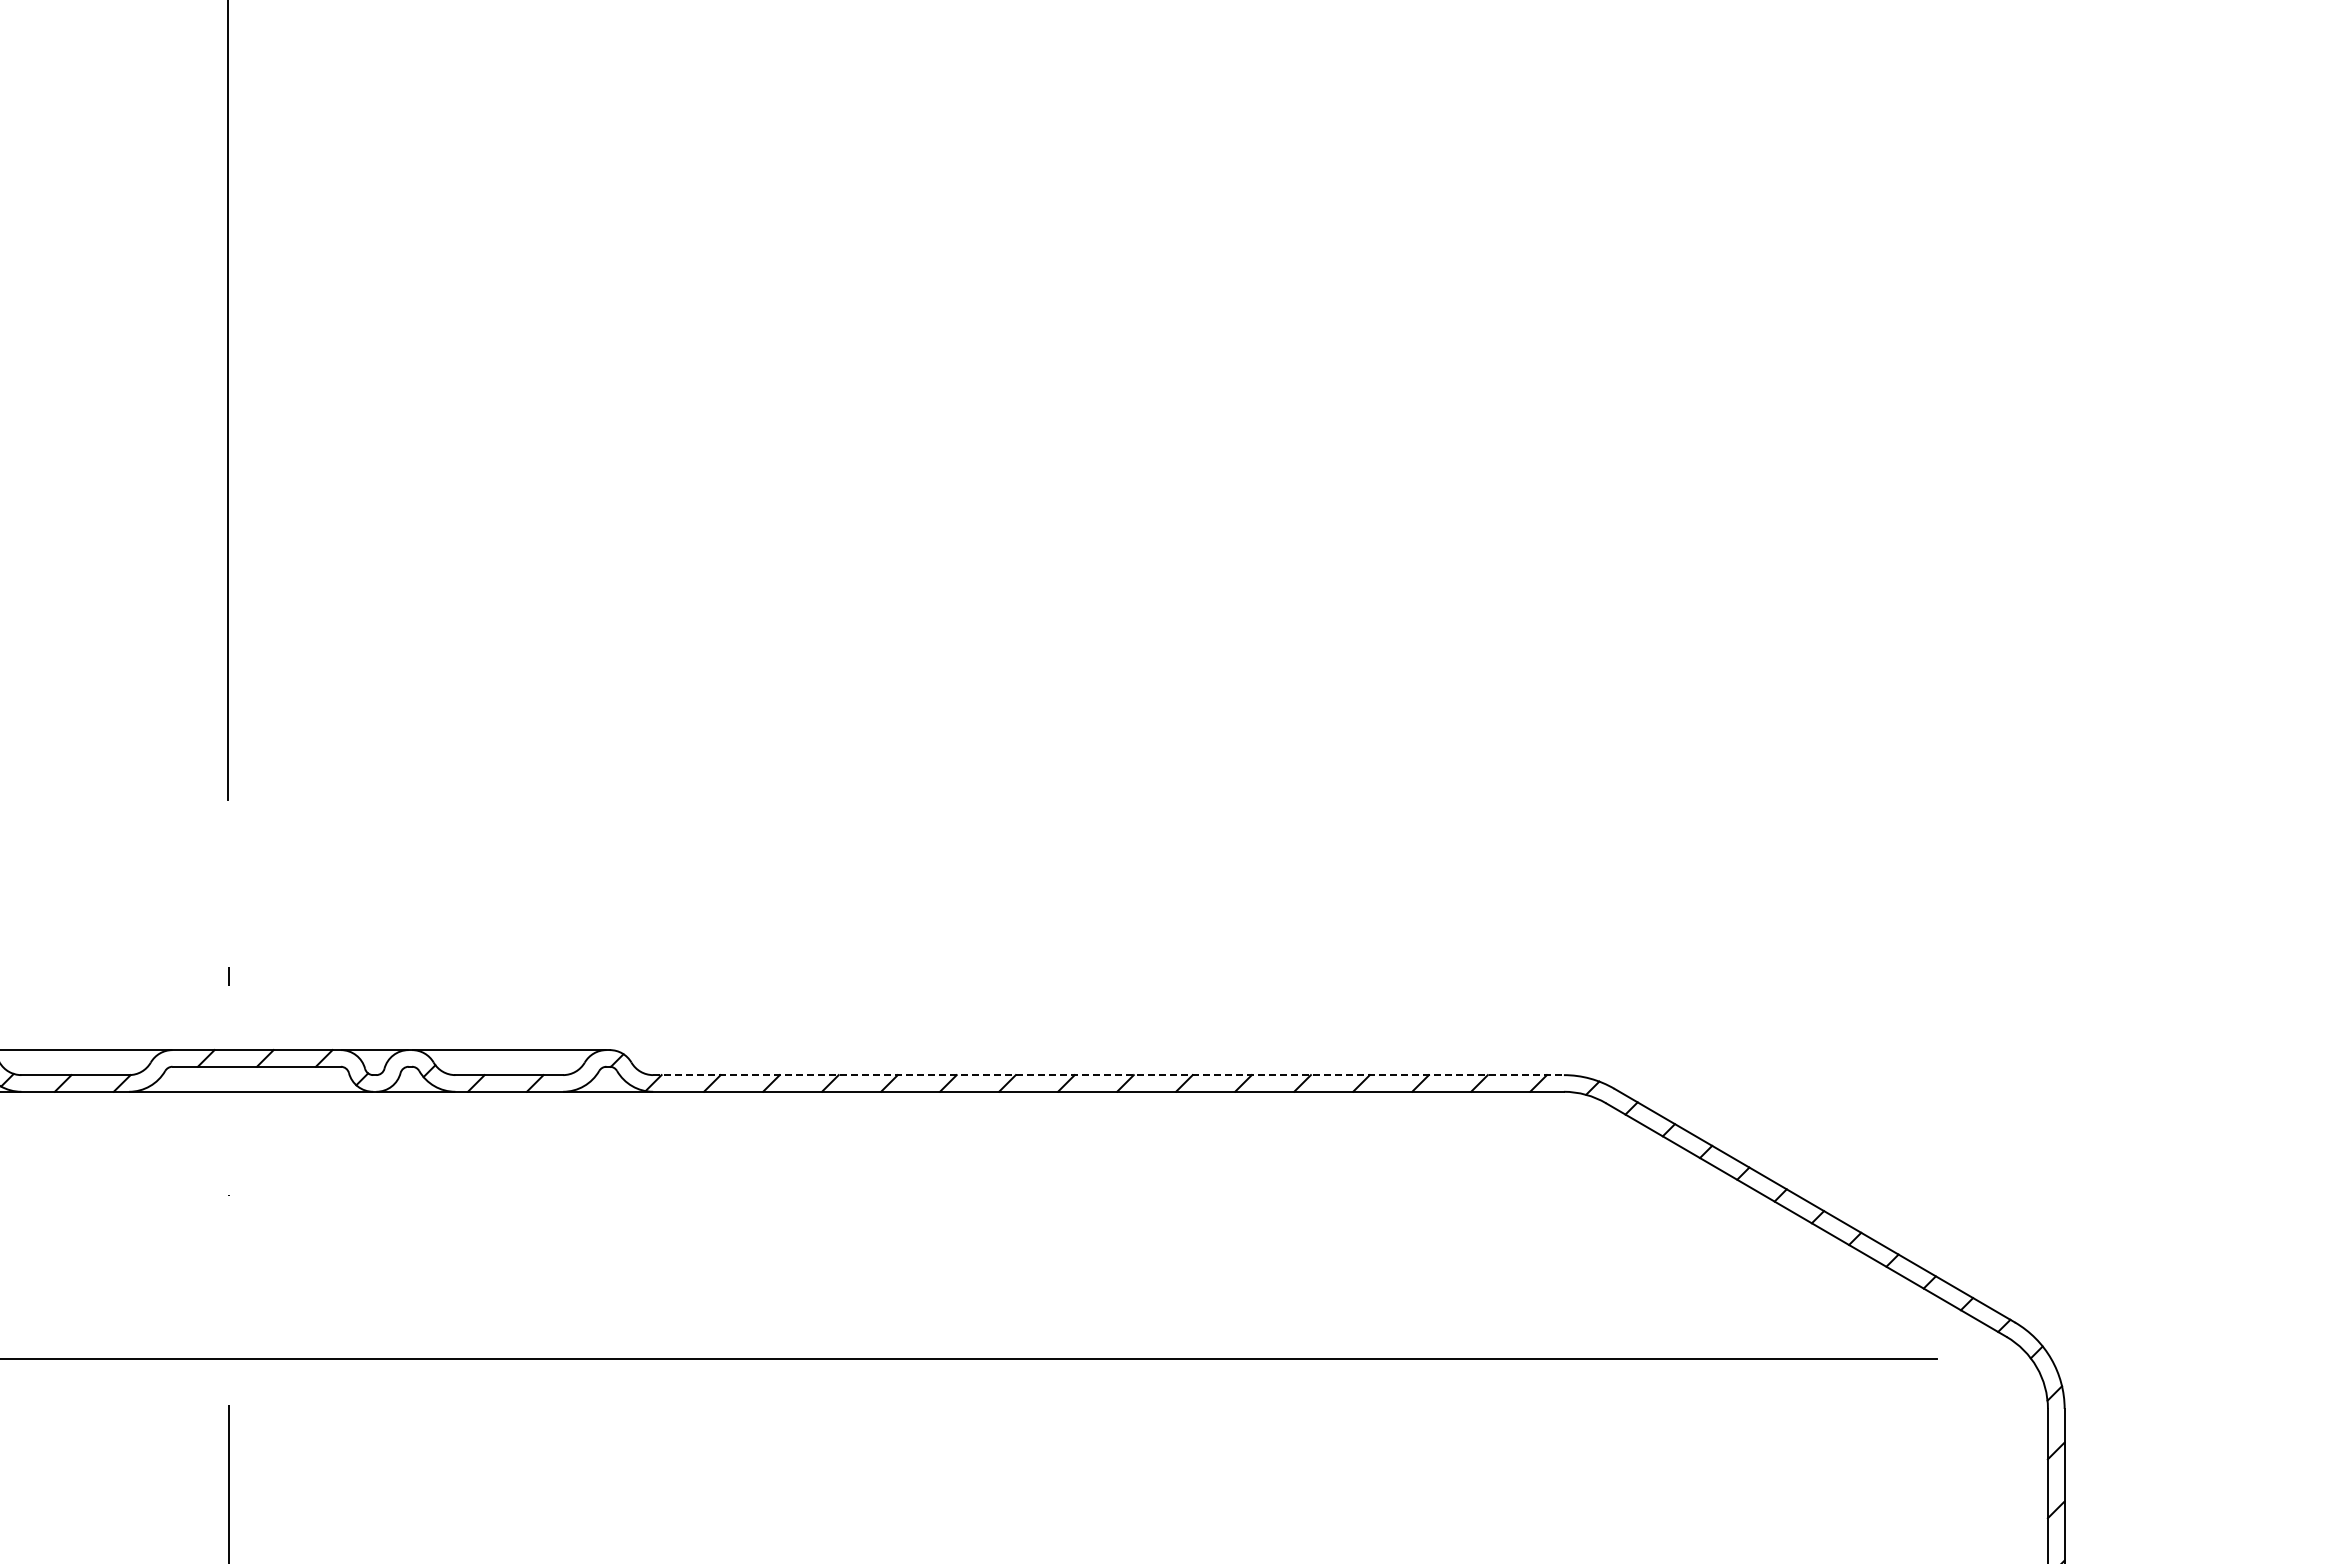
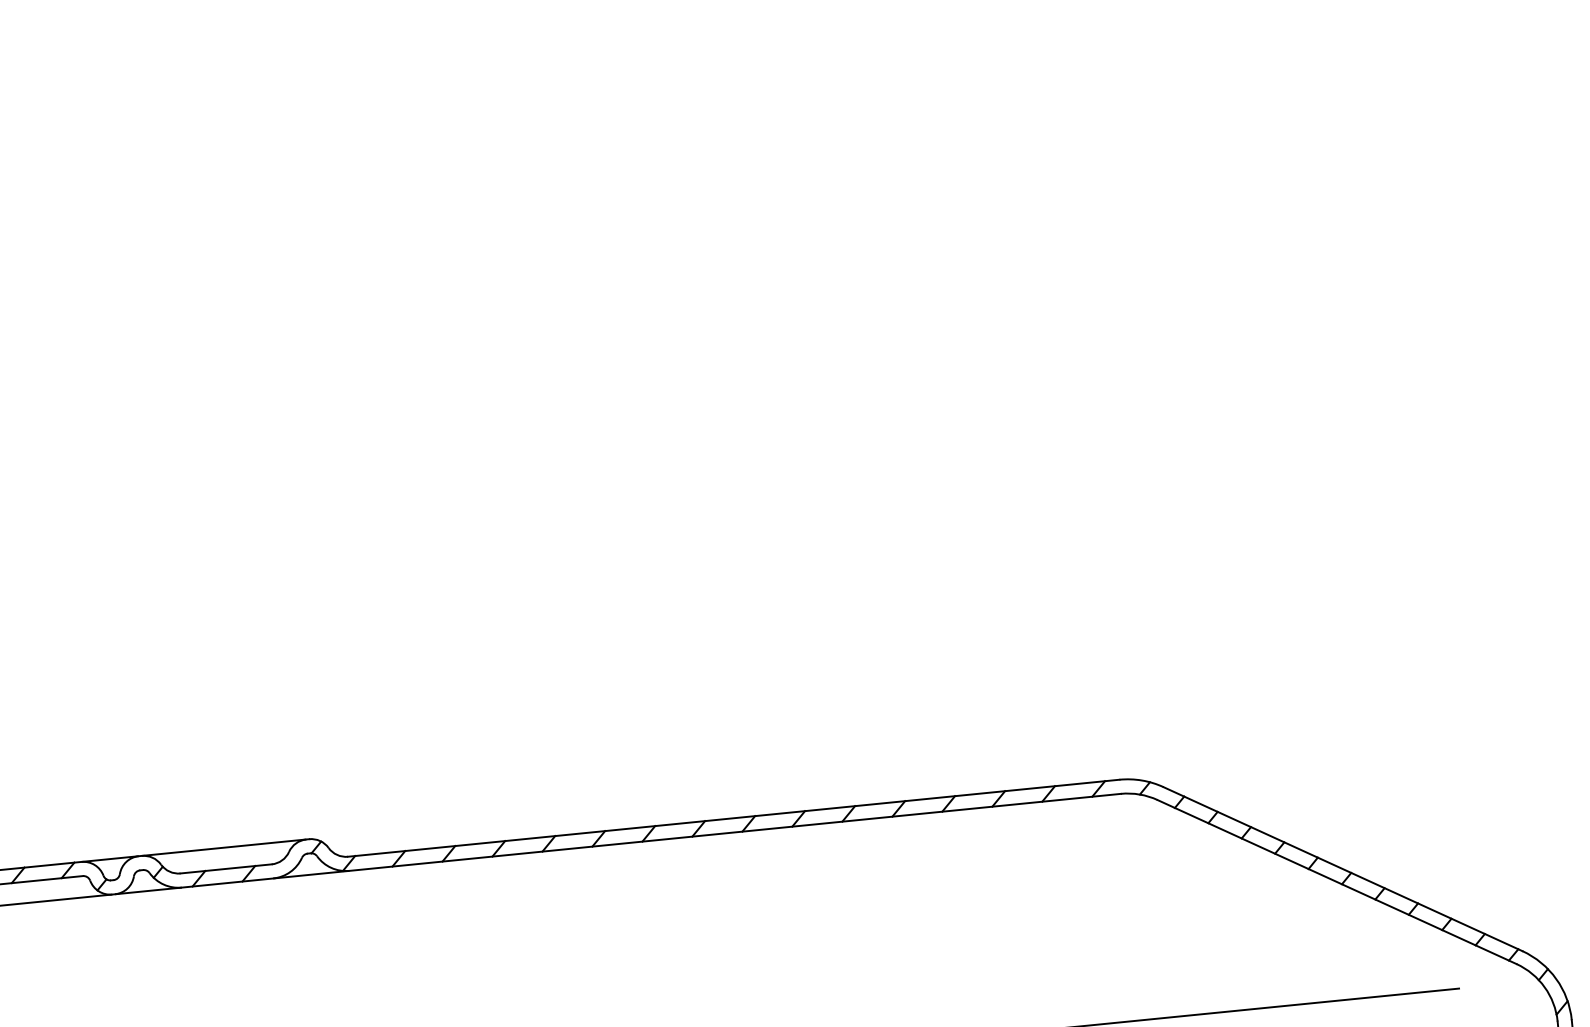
line: (1109, 1075) -> (734, 818), dashed -> solid

